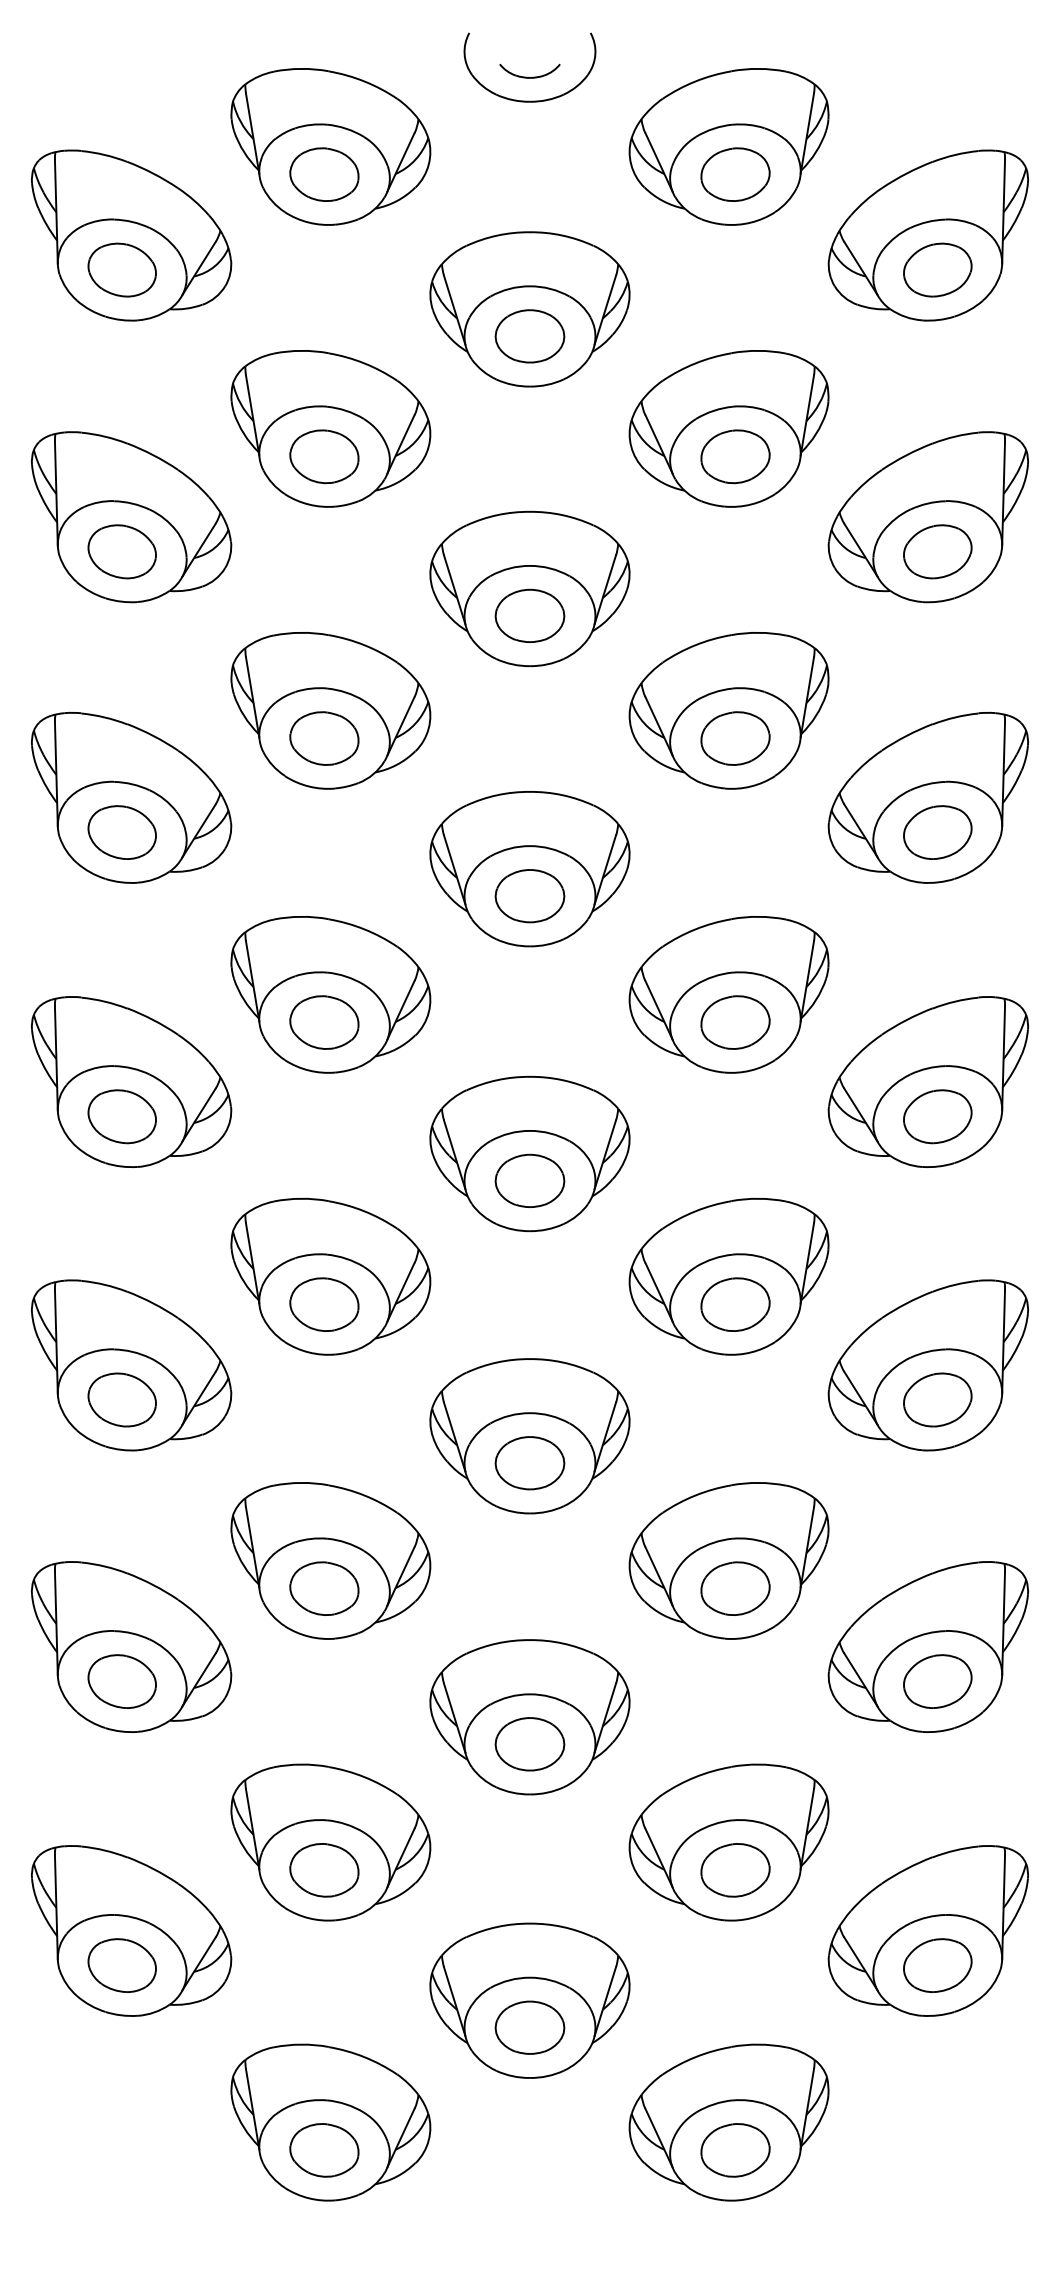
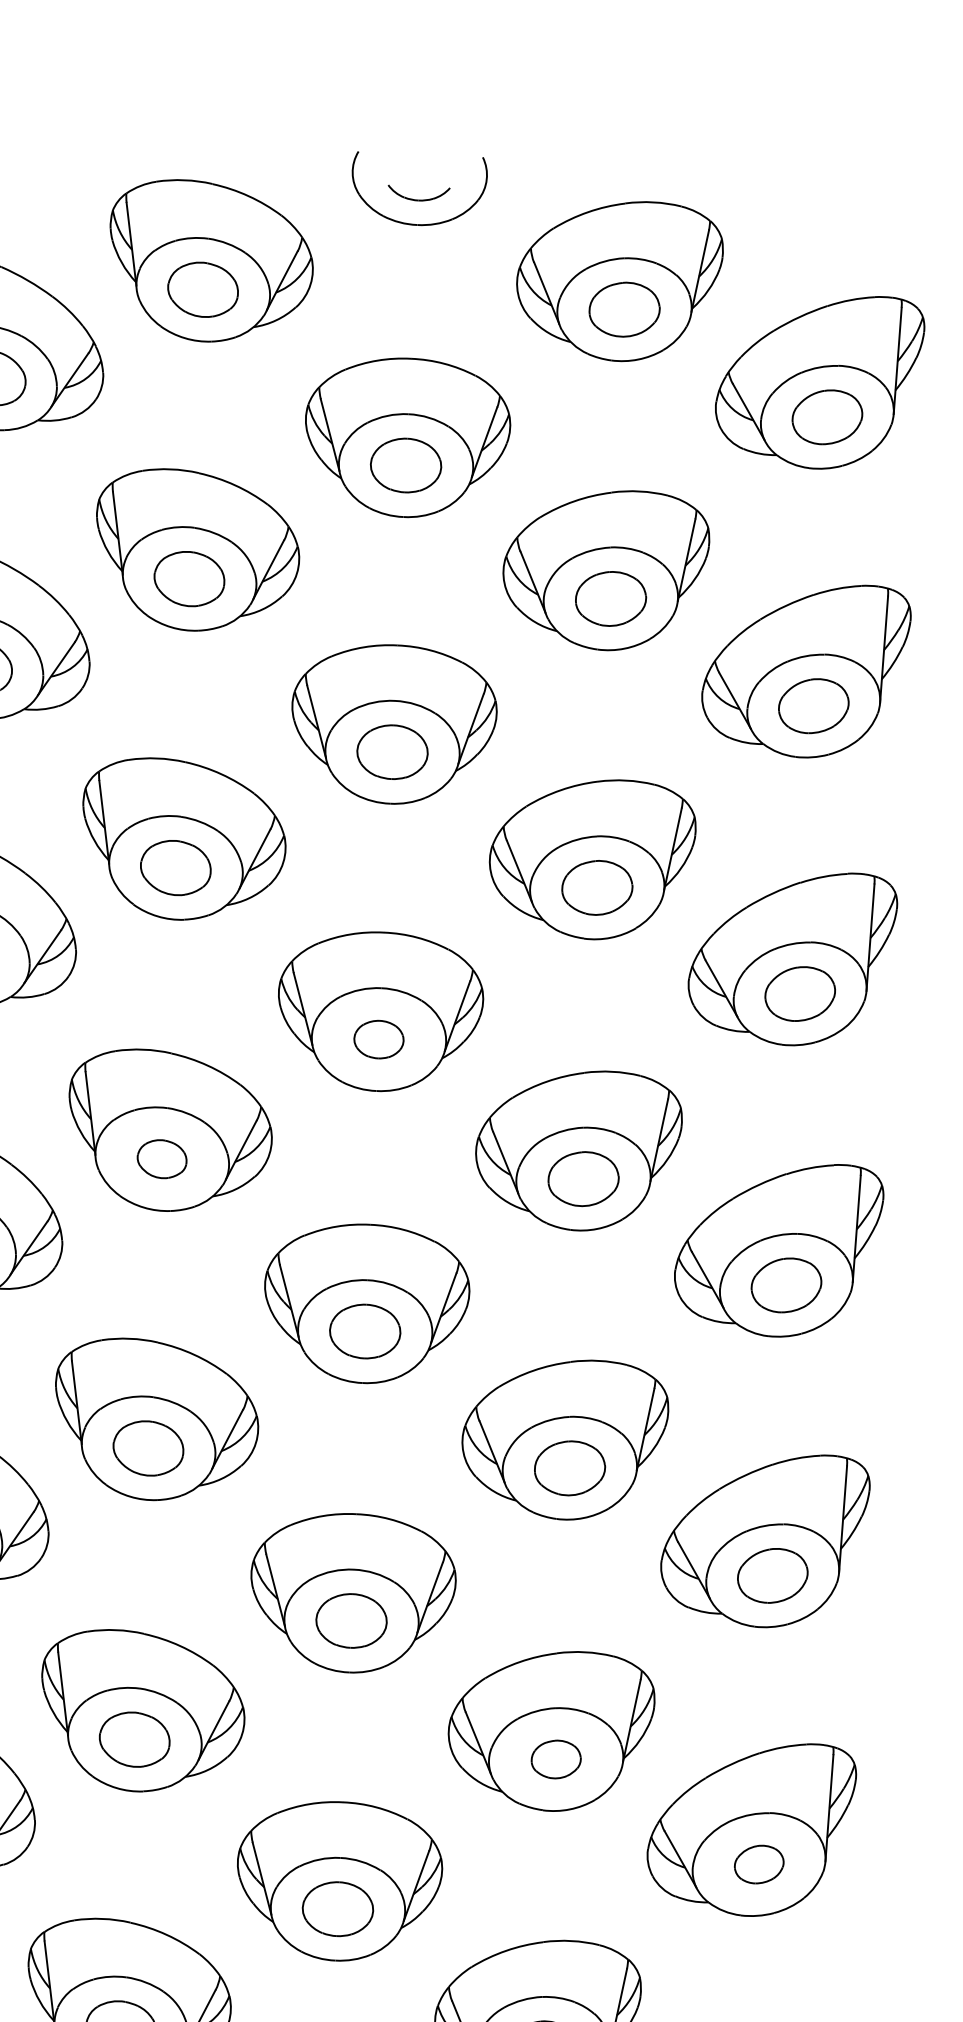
part: (529, 896) -> (378, 1039), size x0.7
part: (324, 1022) -> (162, 1159), size x0.7
part: (735, 1588) -> (556, 1759), size x0.7
part: (937, 1681) -> (758, 1864), size x0.7

